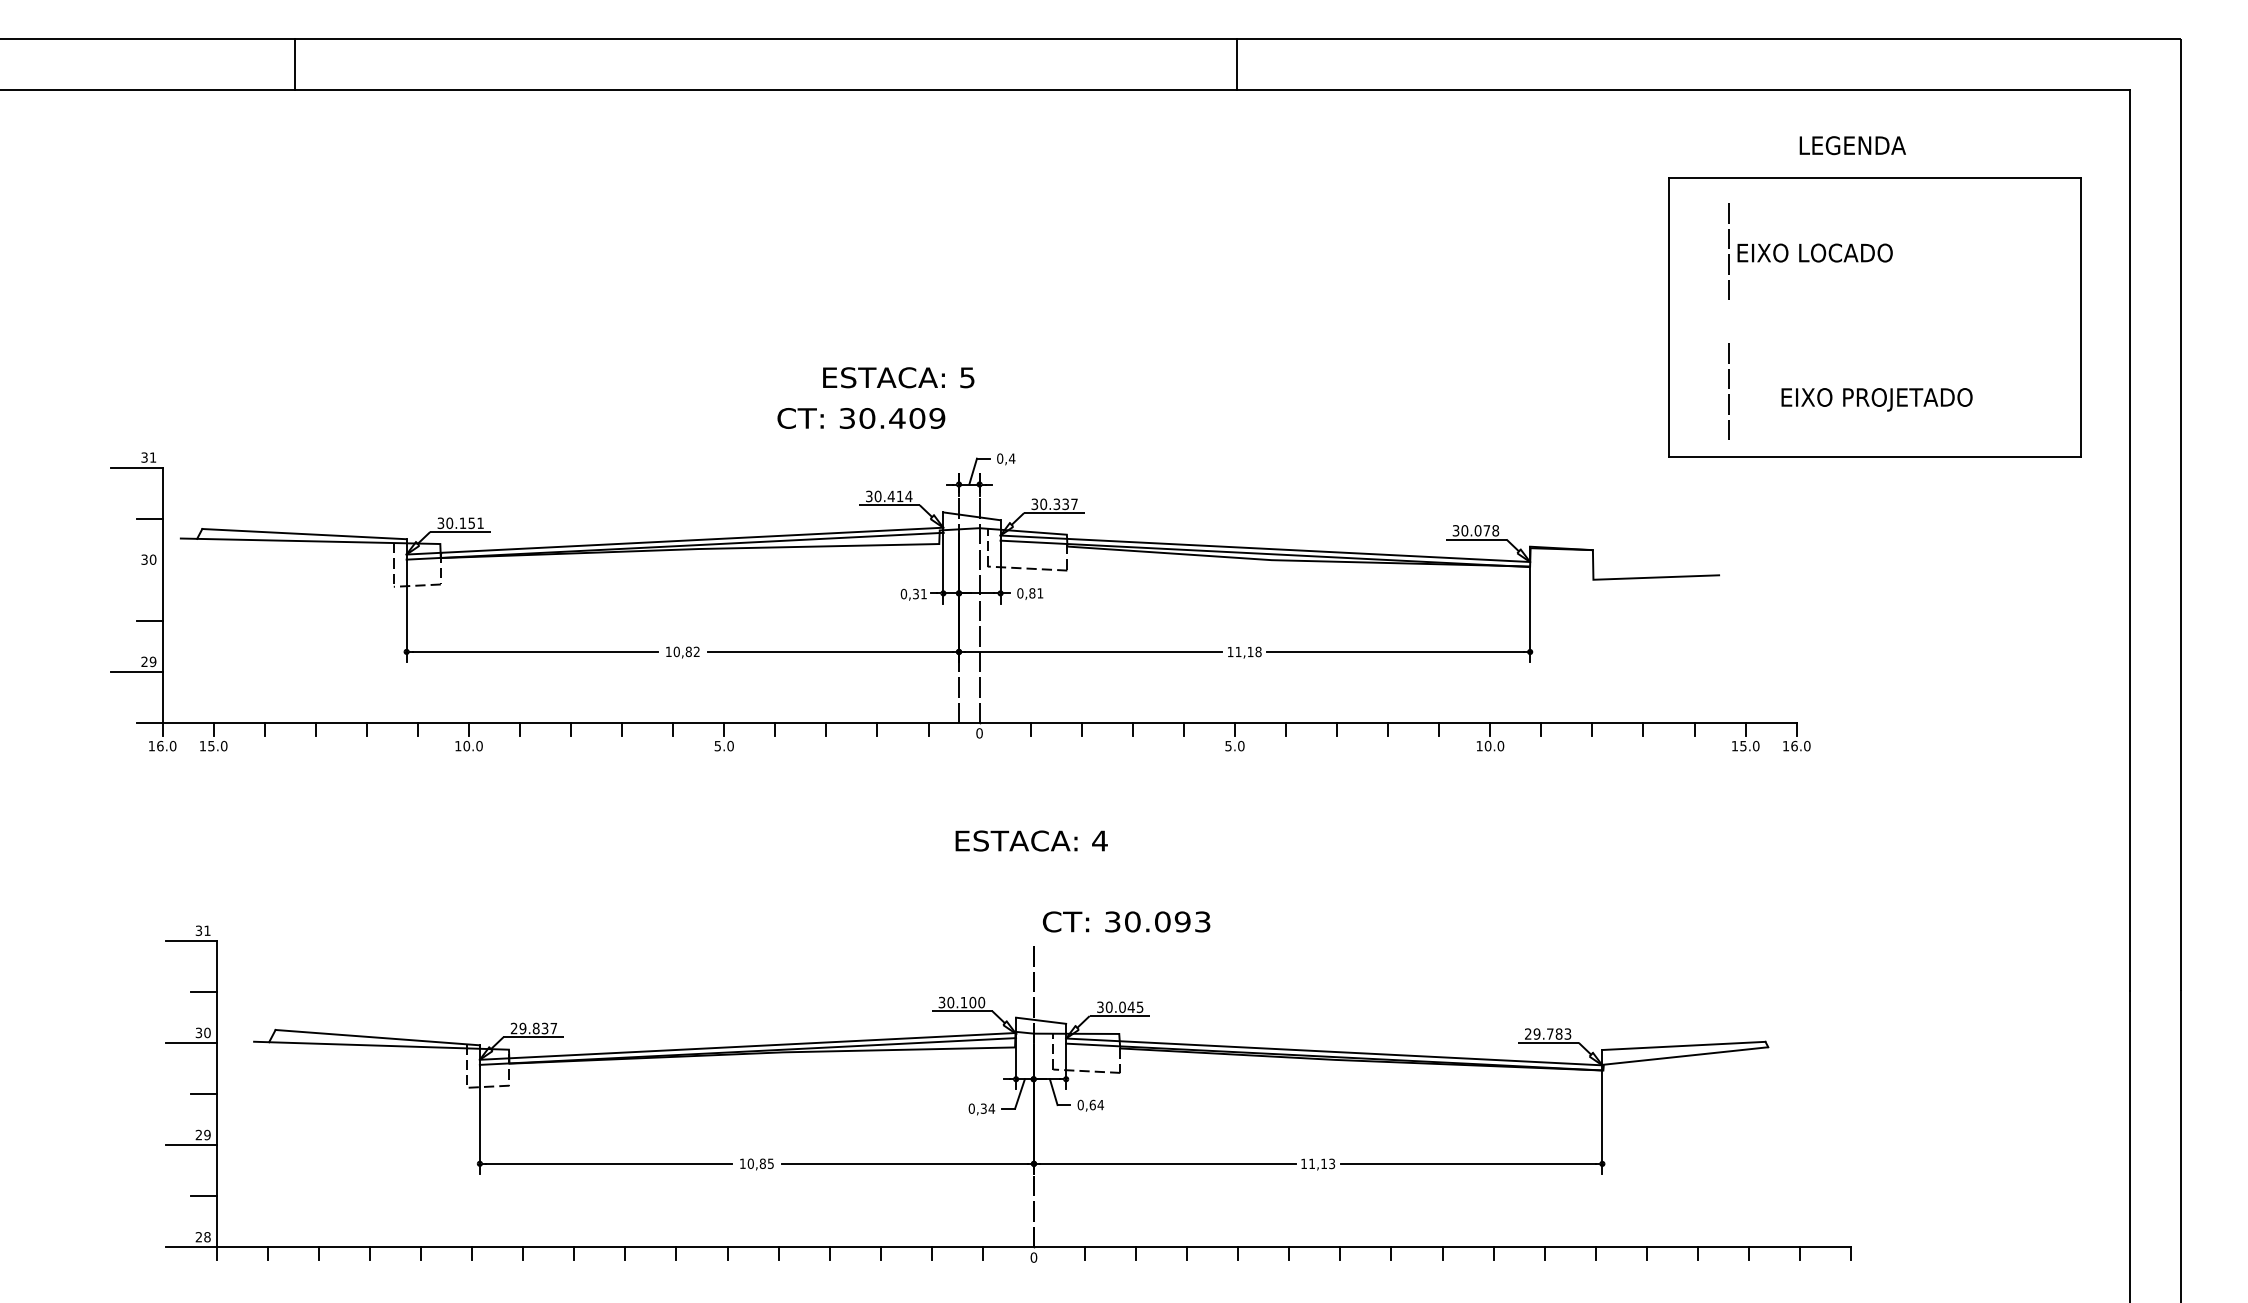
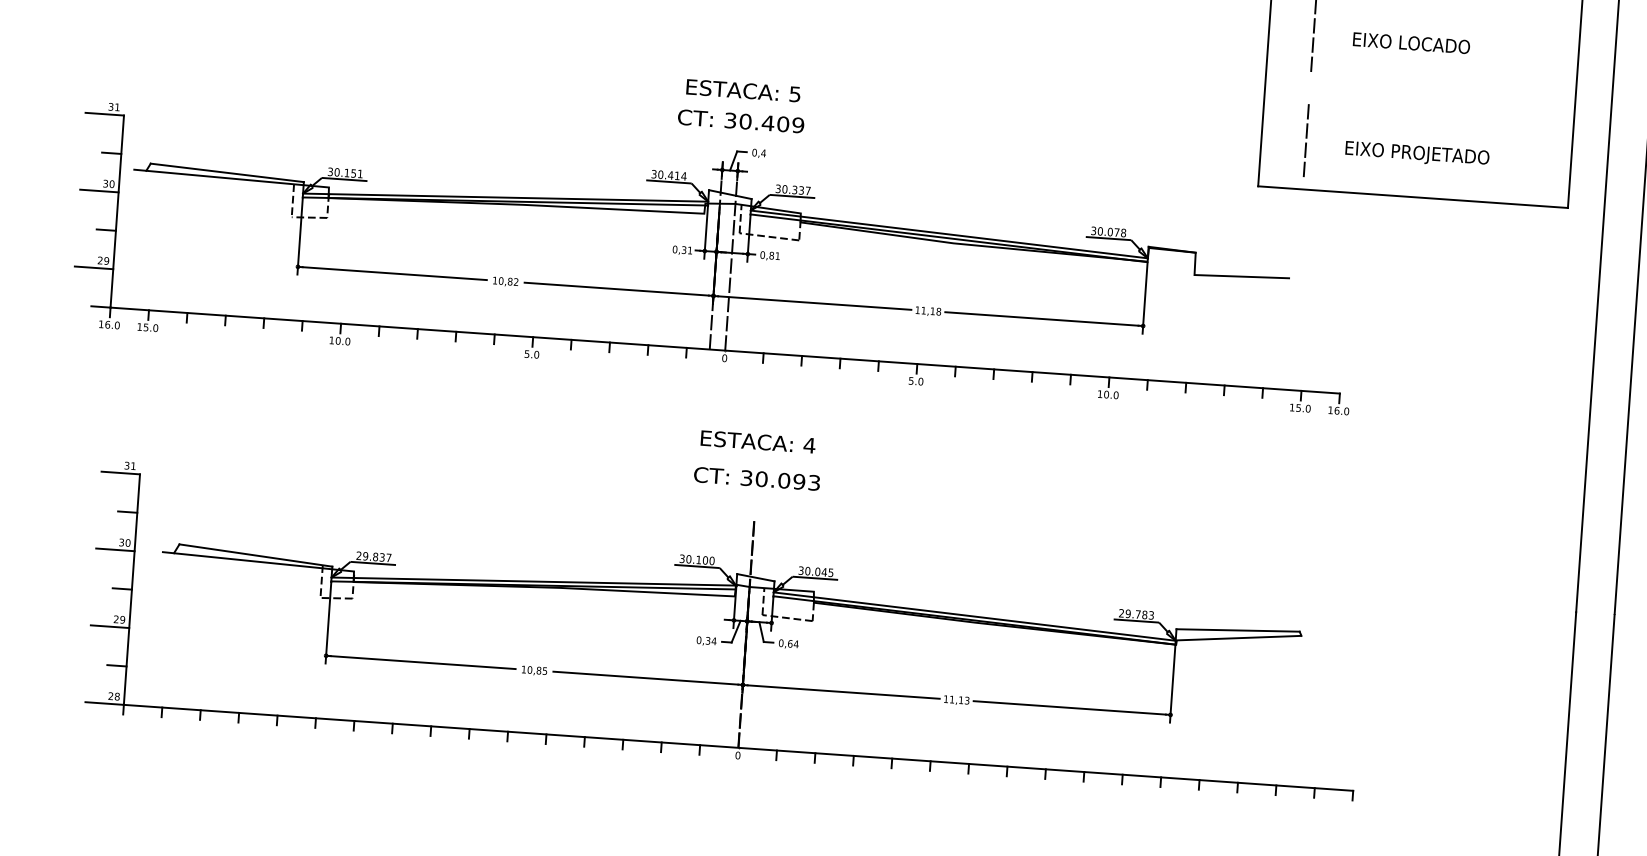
text: (1814, 252) -> (1411, 42), moved
text: (898, 377) -> (743, 90), moved
text: (861, 418) -> (741, 121), moved
line: (136, 569) -> (99, 190), added
text: (1126, 921) -> (757, 478), moved

